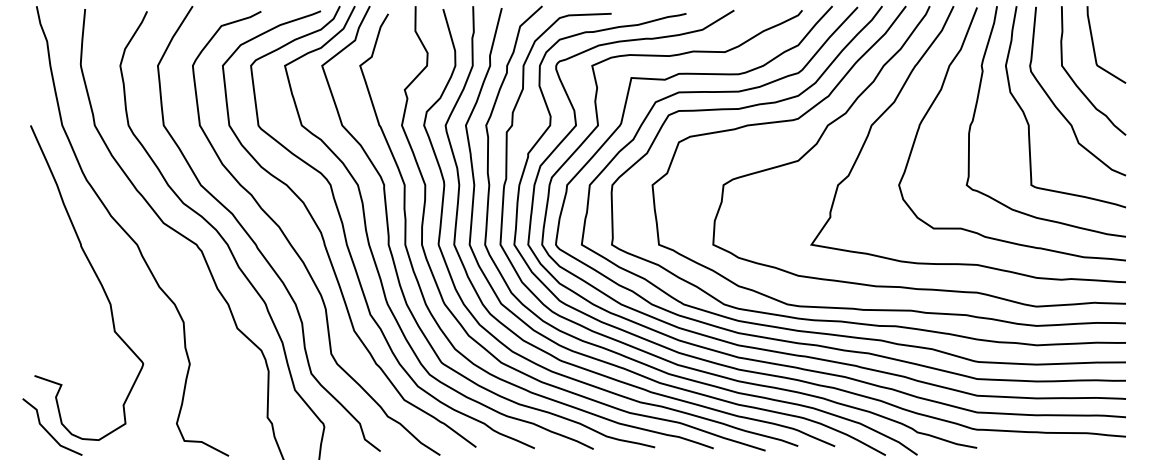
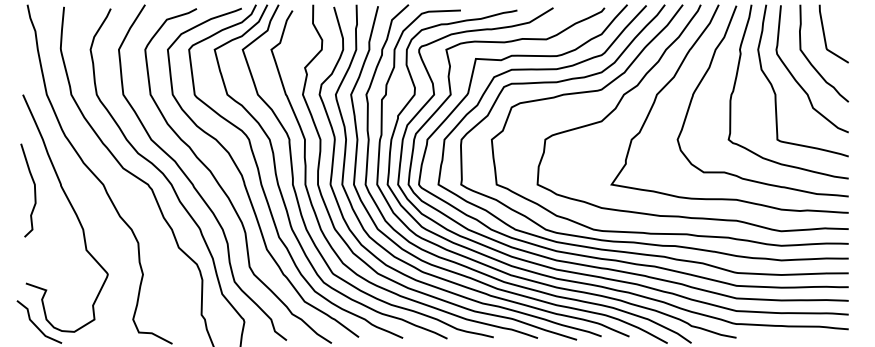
curve: (45, 252) -> (34, 190), added

